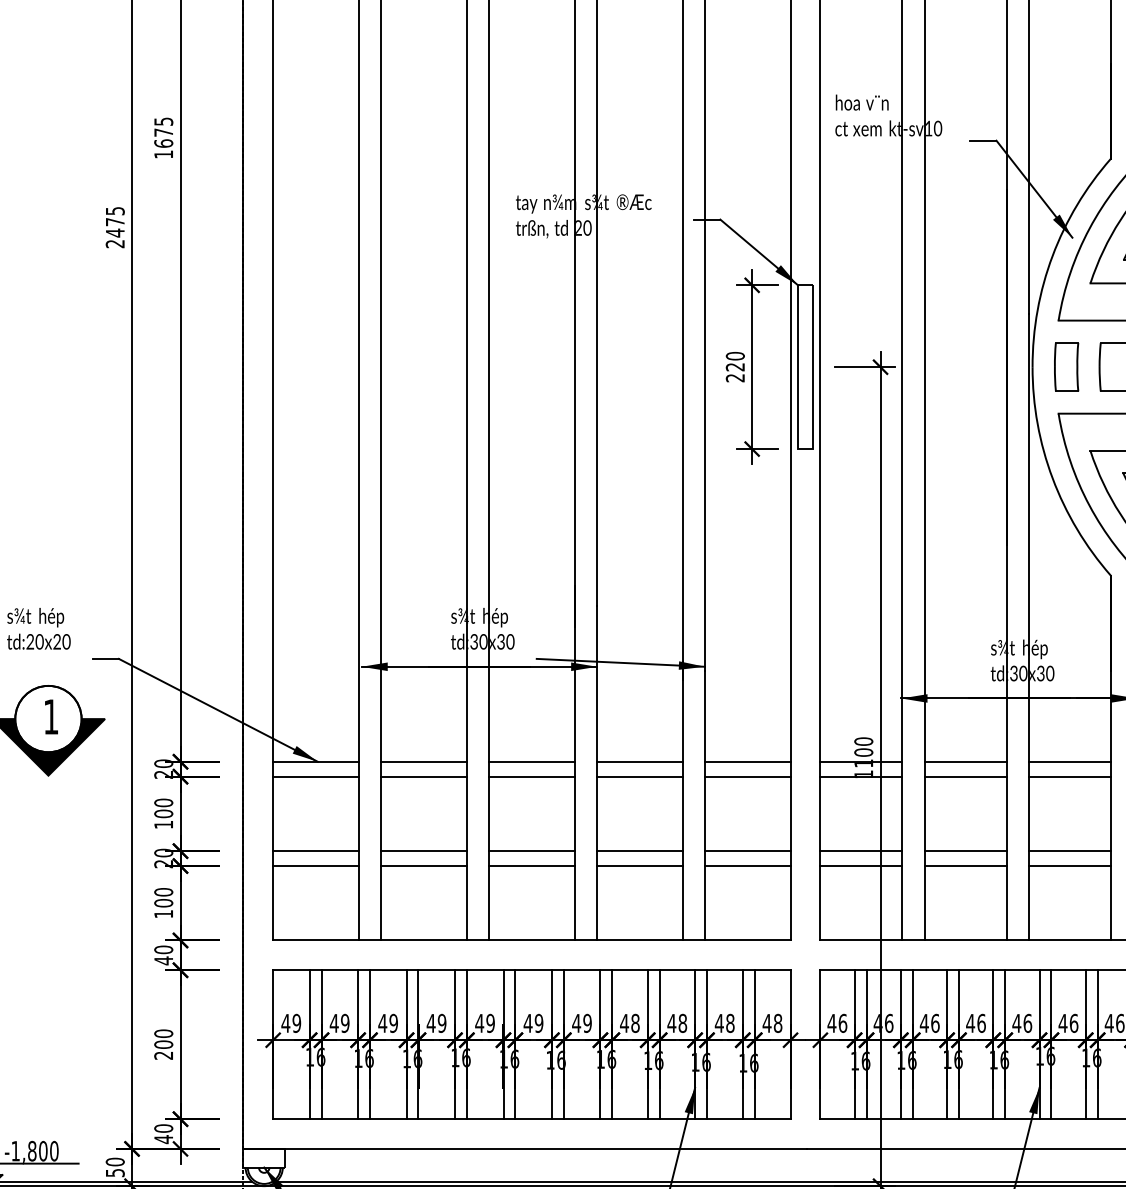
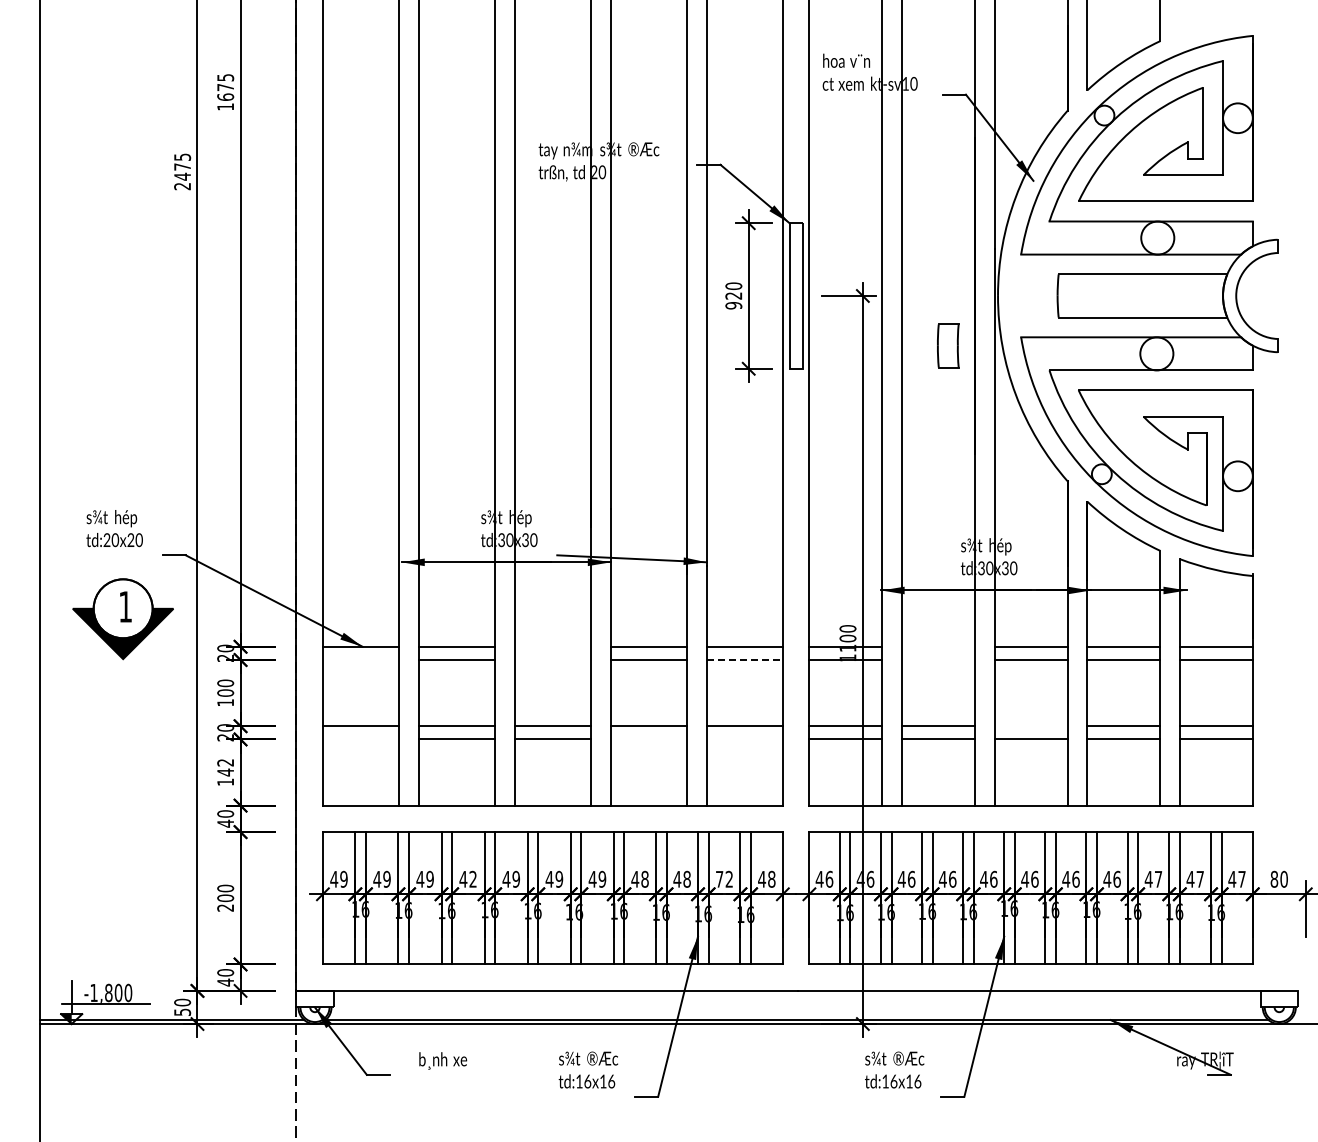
part: (1066, 366) -> (948, 345), moved
text: (735, 377) -> (733, 305), 220 -> 920
line: (531, 761) -> (552, 646), removed
line: (965, 761) -> (938, 646), removed
line: (315, 777) -> (360, 660), removed
line: (531, 777) -> (552, 660), removed
line: (748, 777) -> (745, 660), solid -> dashed
line: (965, 777) -> (938, 660), removed
line: (1069, 851) -> (1030, 726), removed
line: (315, 866) -> (360, 739), removed
line: (639, 866) -> (648, 739), removed
line: (747, 866) -> (744, 739), removed
text: (163, 897) -> (225, 767), 100 -> 142
text: (441, 1023) -> (472, 879), 49 -> 42
text: (724, 1023) -> (724, 879), 48 -> 72

